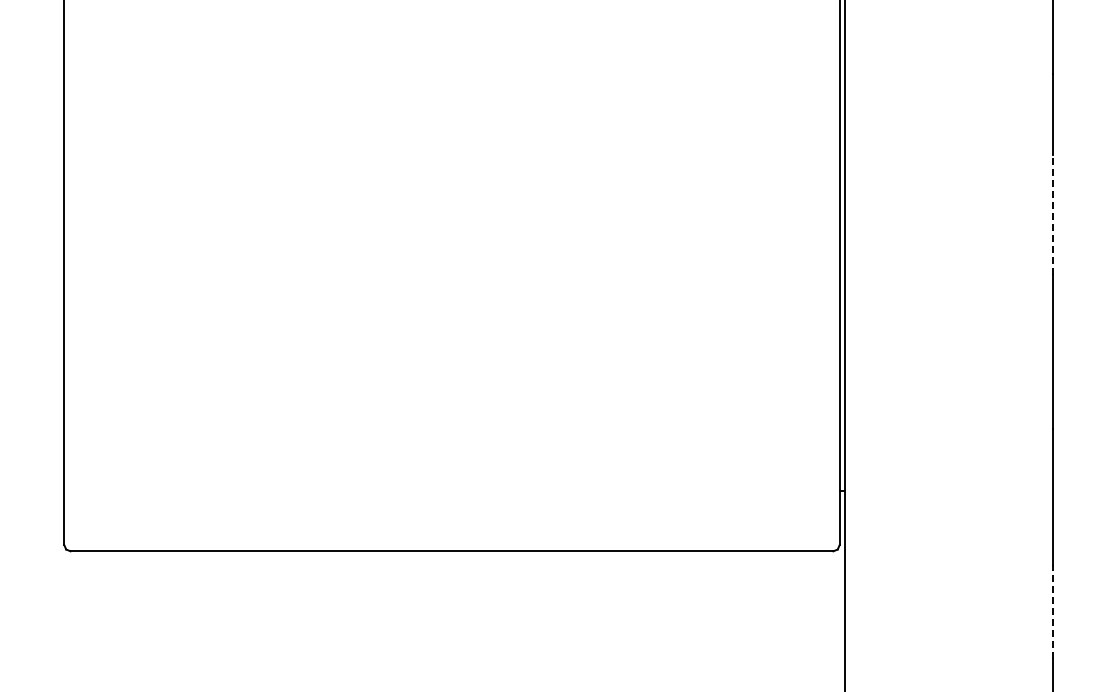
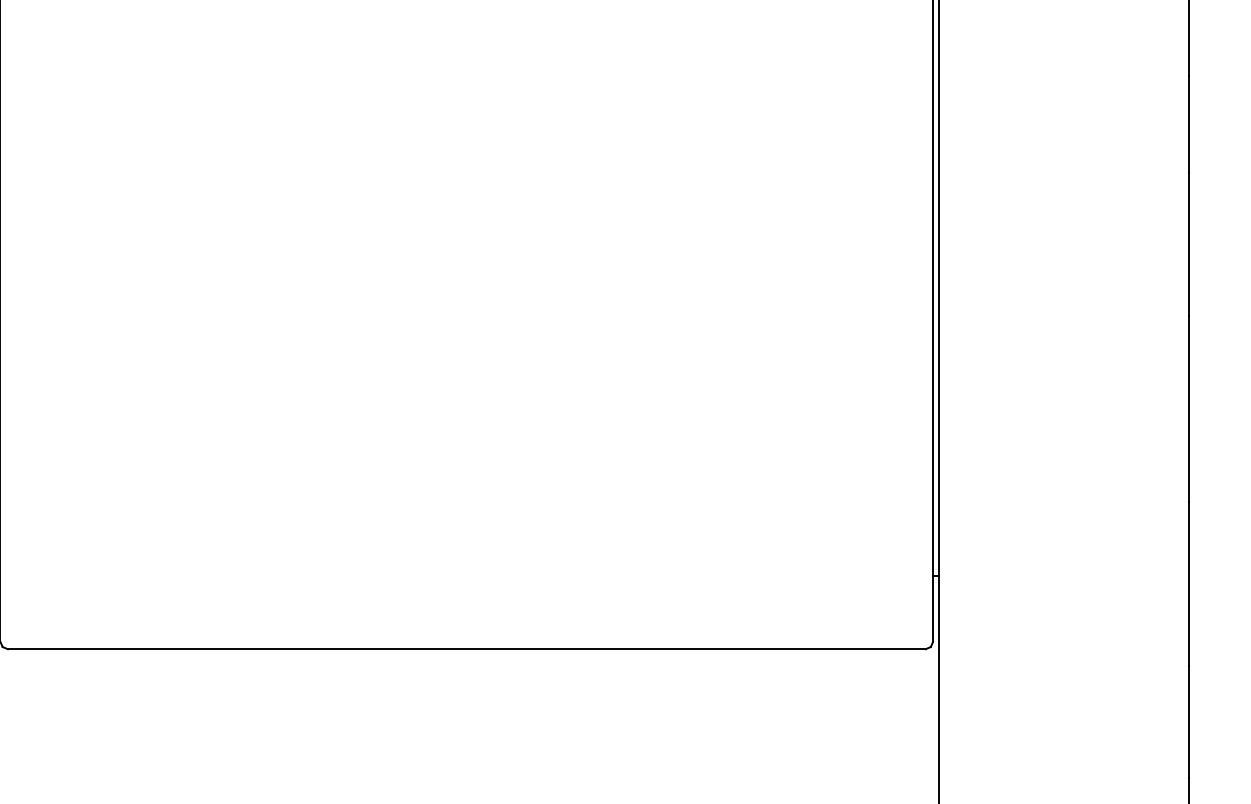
line: (1052, 214) -> (1189, 244), dashed -> solid
line: (1052, 611) -> (1189, 721), dashed -> solid

